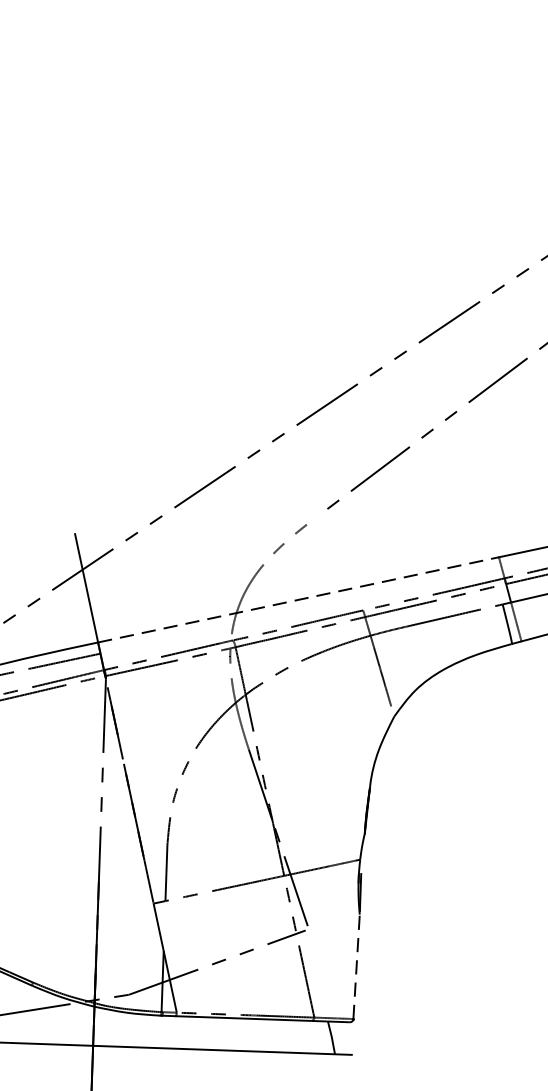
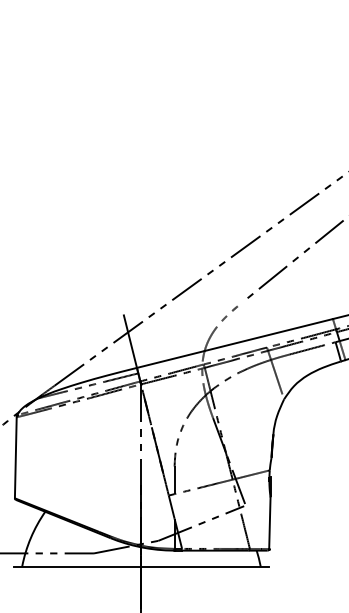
line: (297, 599) -> (234, 343), dashed -> solid
line: (355, 967) -> (269, 523), dashed -> solid

